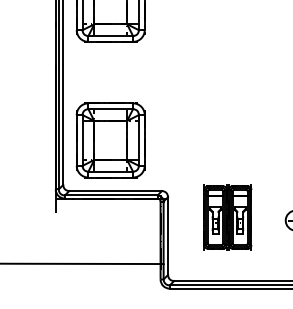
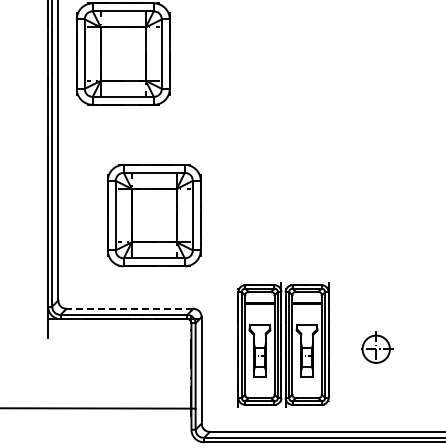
part: (110, 140) -> (154, 215), moved
line: (115, 190) -> (129, 308), solid -> dashed
part: (227, 217) -> (283, 344), size x1.4

